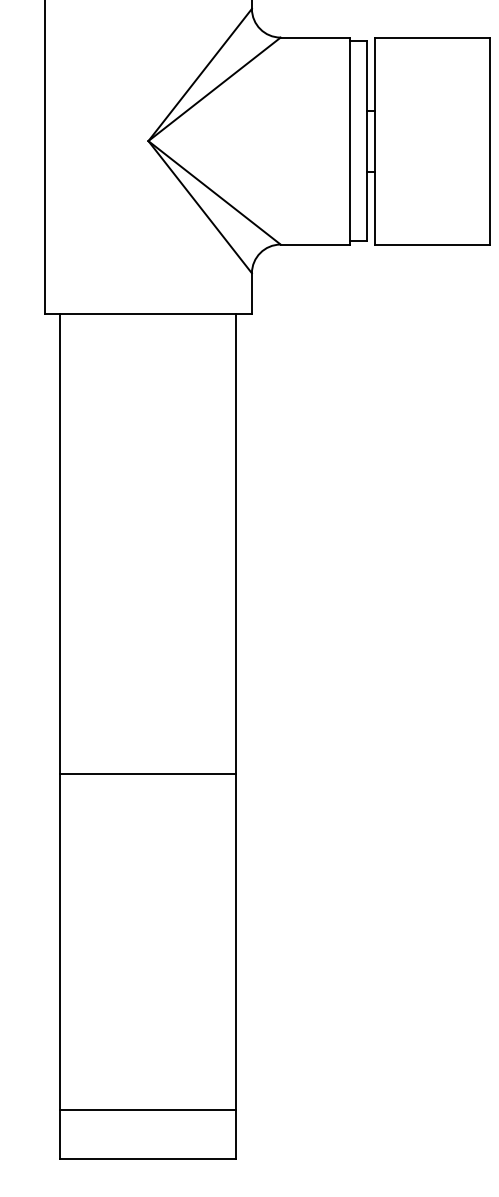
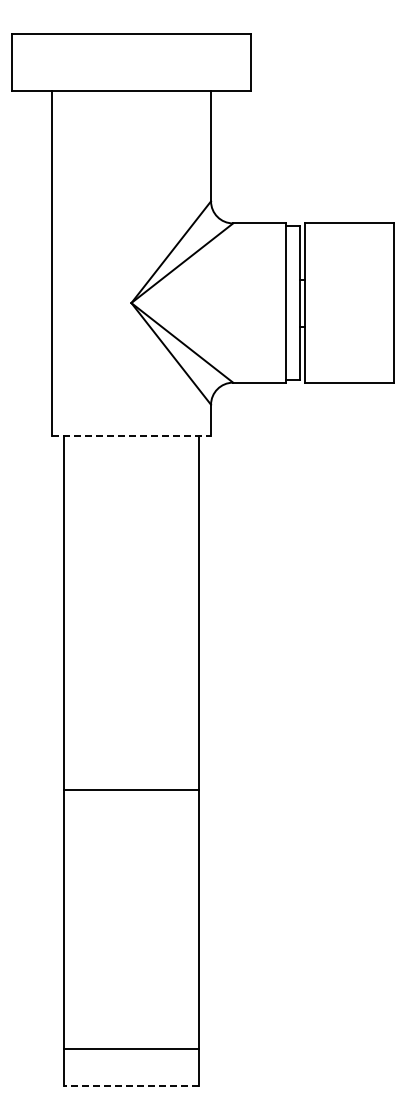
line: (148, 313) -> (131, 435), solid -> dashed
line: (148, 1159) -> (131, 1086), solid -> dashed

